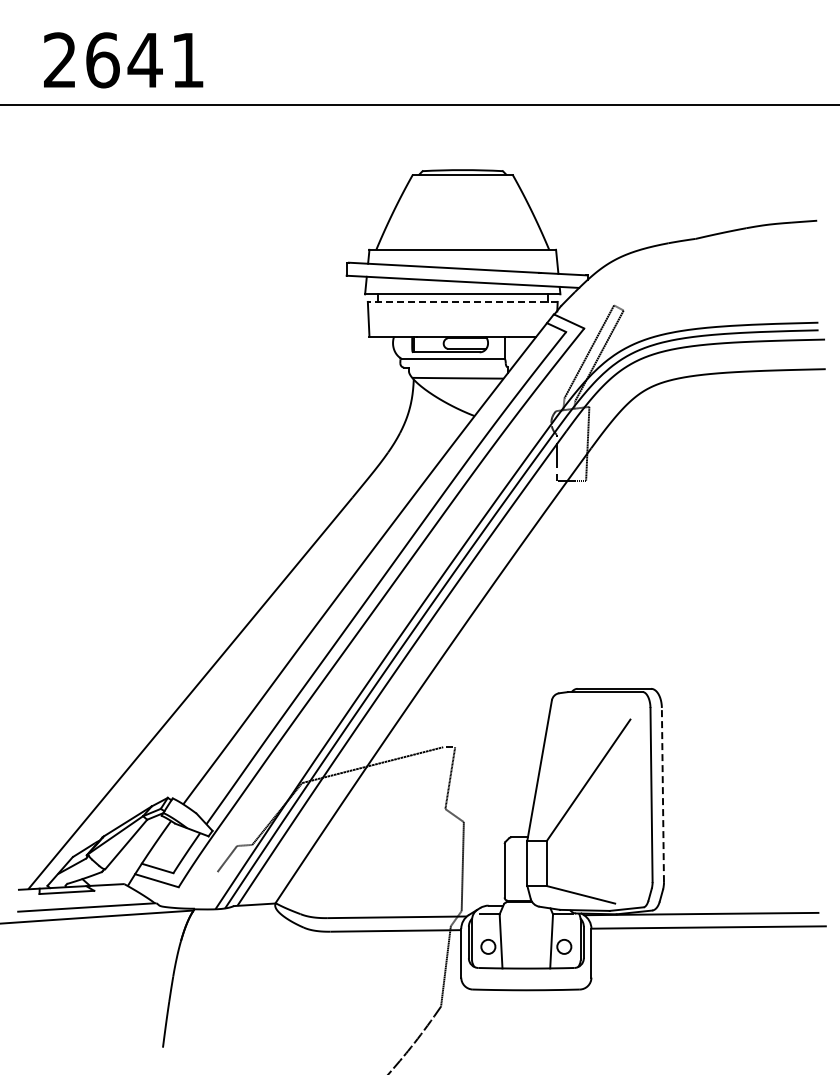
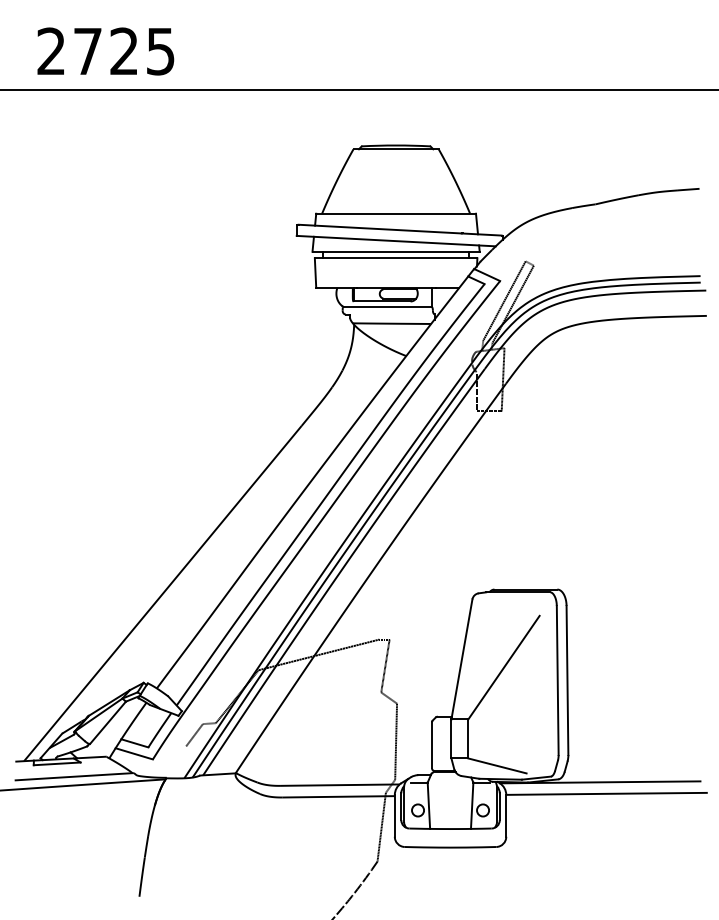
text: (144, 60) -> (123, 51), 2641 -> 2725
line: (462, 301) -> (395, 257), dashed -> solid
line: (662, 794) -> (567, 680), dashed -> solid

